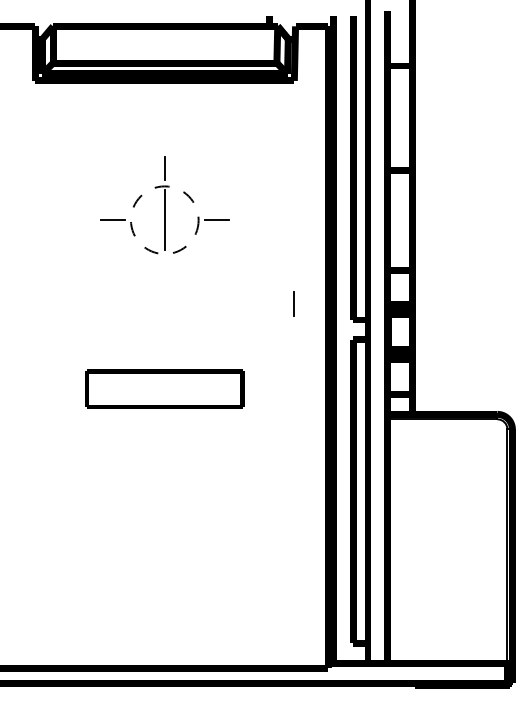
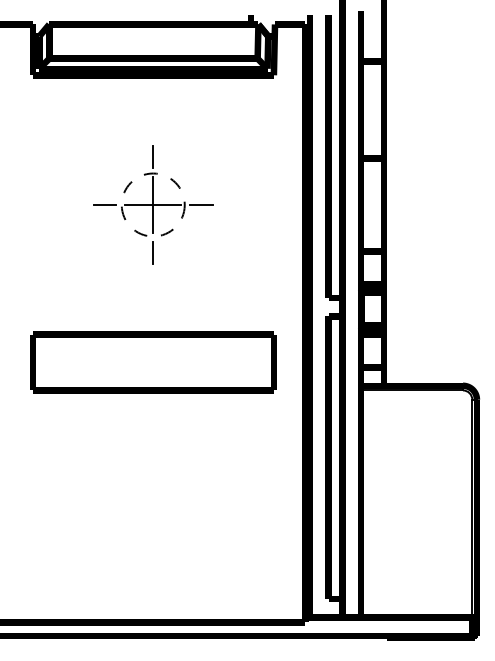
line: (165, 220) -> (153, 205), added
line: (292, 303) -> (152, 252), moved
part: (165, 389) -> (153, 362), size x1.67

